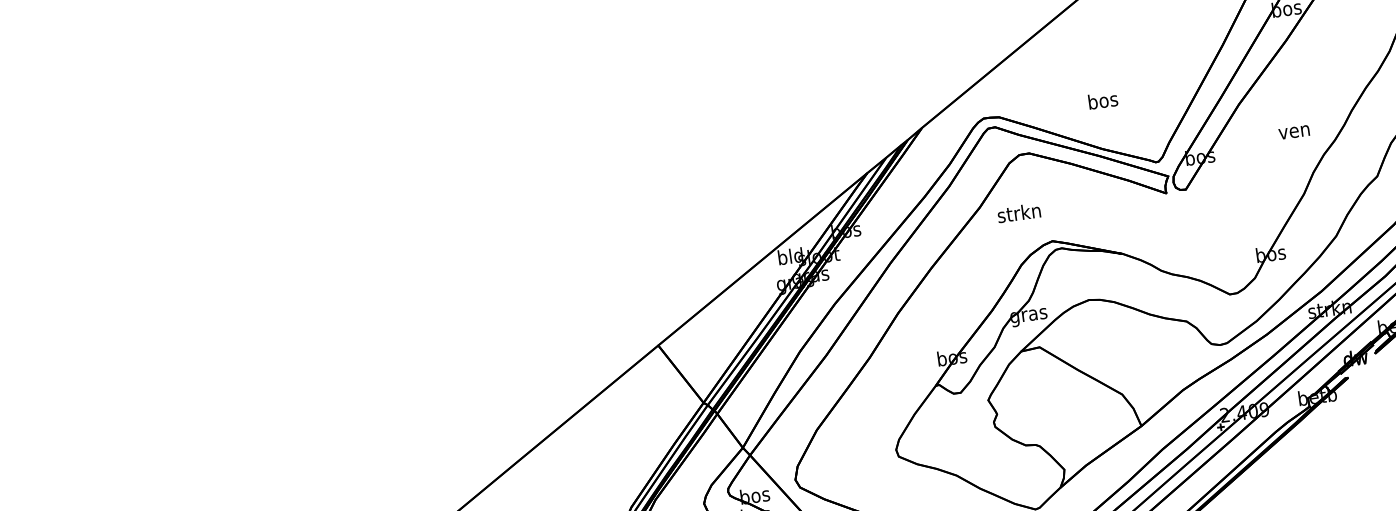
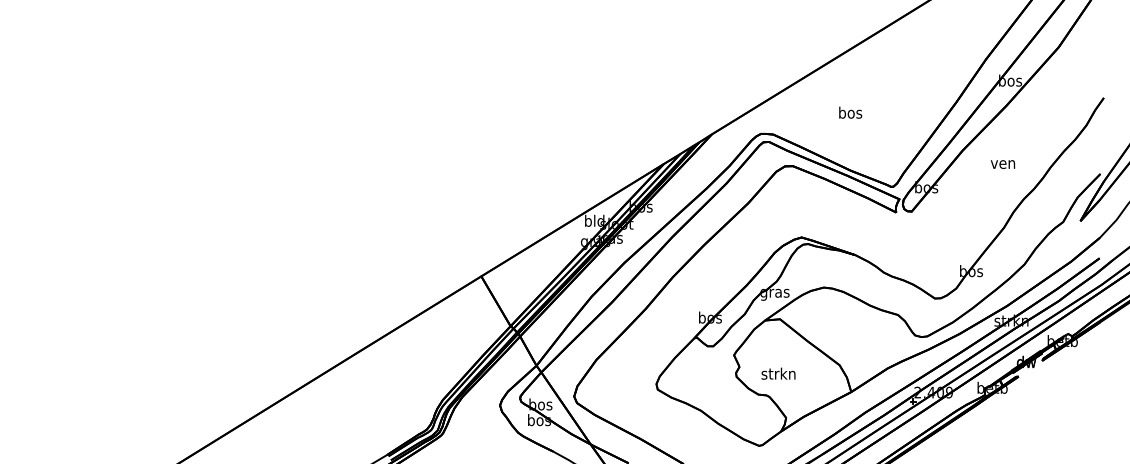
text: (1102, 100) -> (850, 112), moved
text: (1293, 132) -> (1002, 164), moved
text: (1019, 212) -> (778, 373), moved

